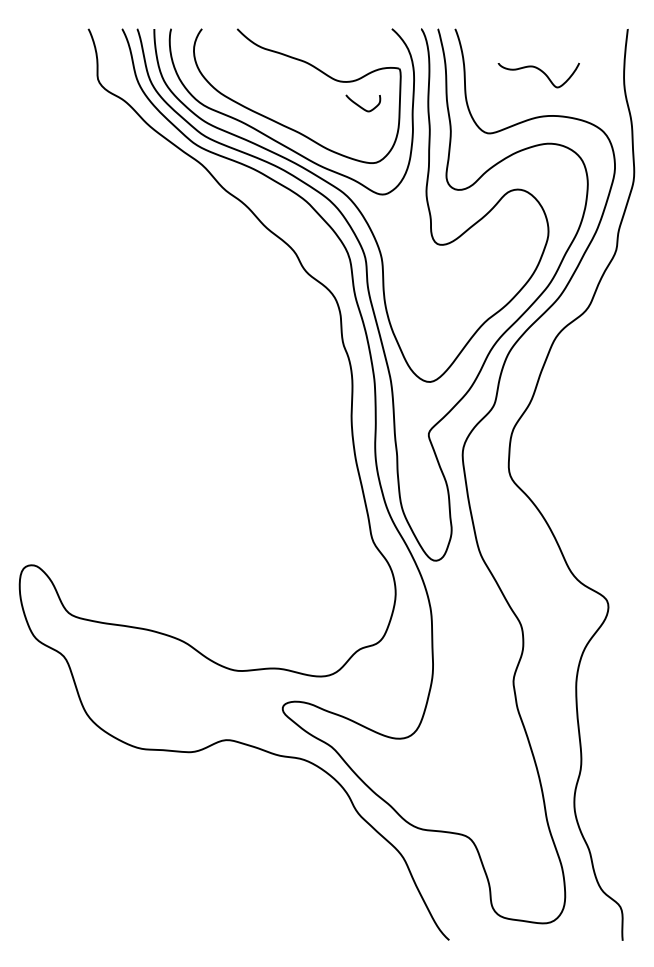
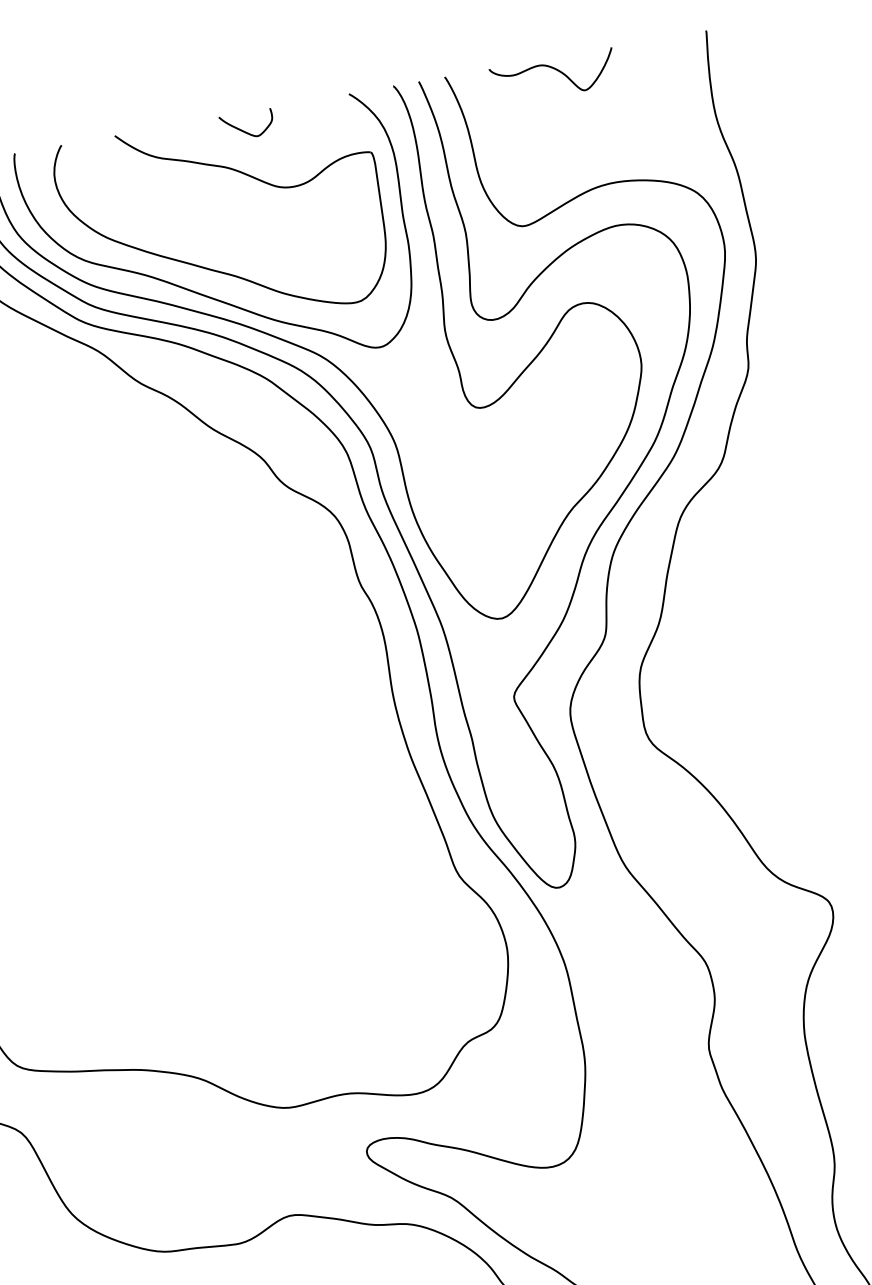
curve: (541, 72) -> (556, 71), moved
curve: (360, 105) -> (243, 129), moved

